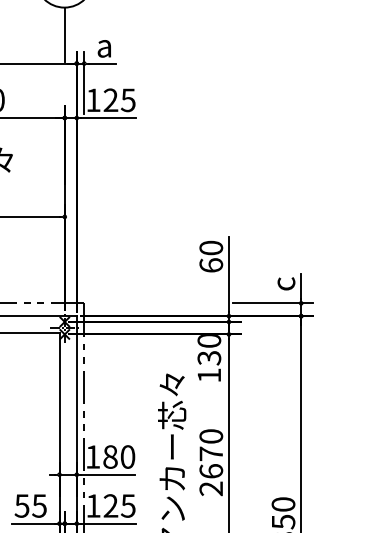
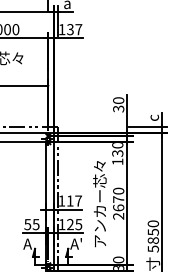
text: (119, 100) -> (74, 29), 125 -> 137
text: (210, 264) -> (118, 108), 60 -> 30
text: (119, 455) -> (74, 200), 180 -> 117

